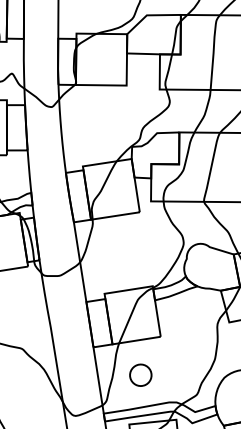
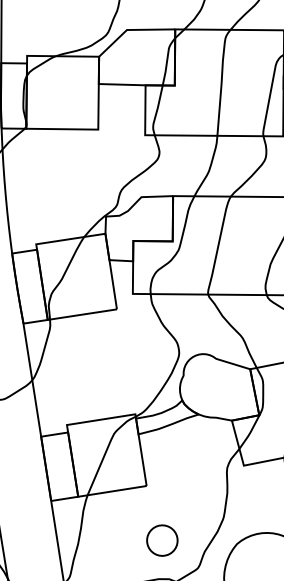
part: (140, 374) -> (161, 539), moved

